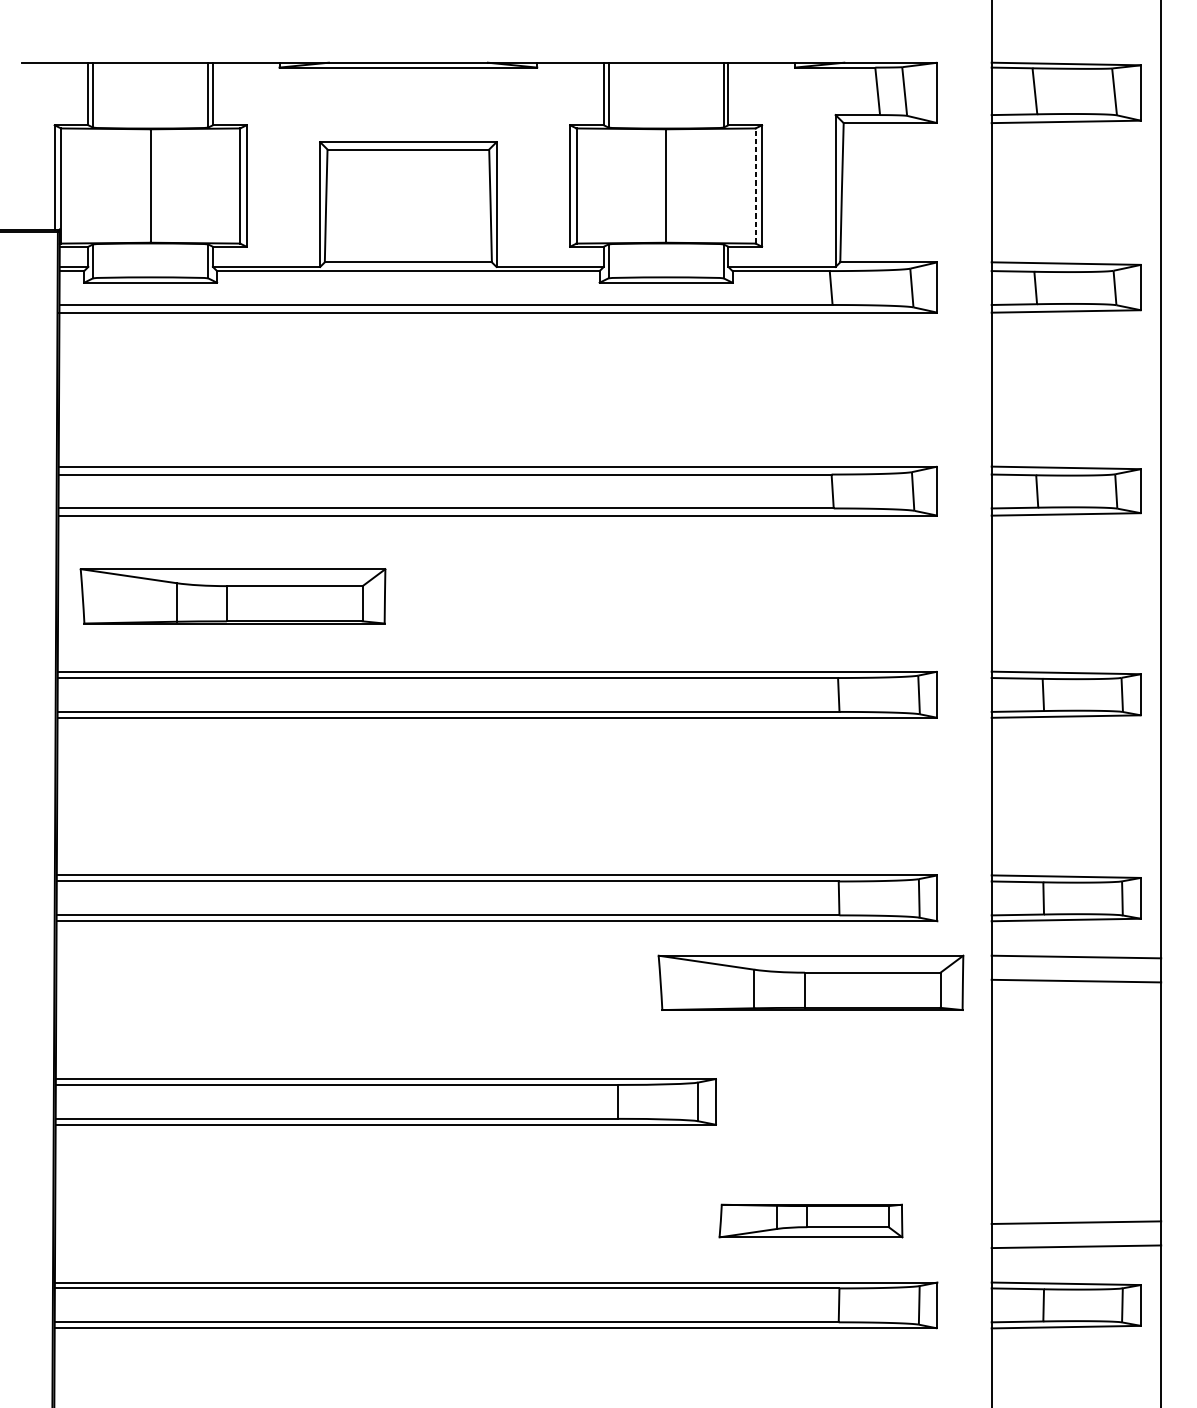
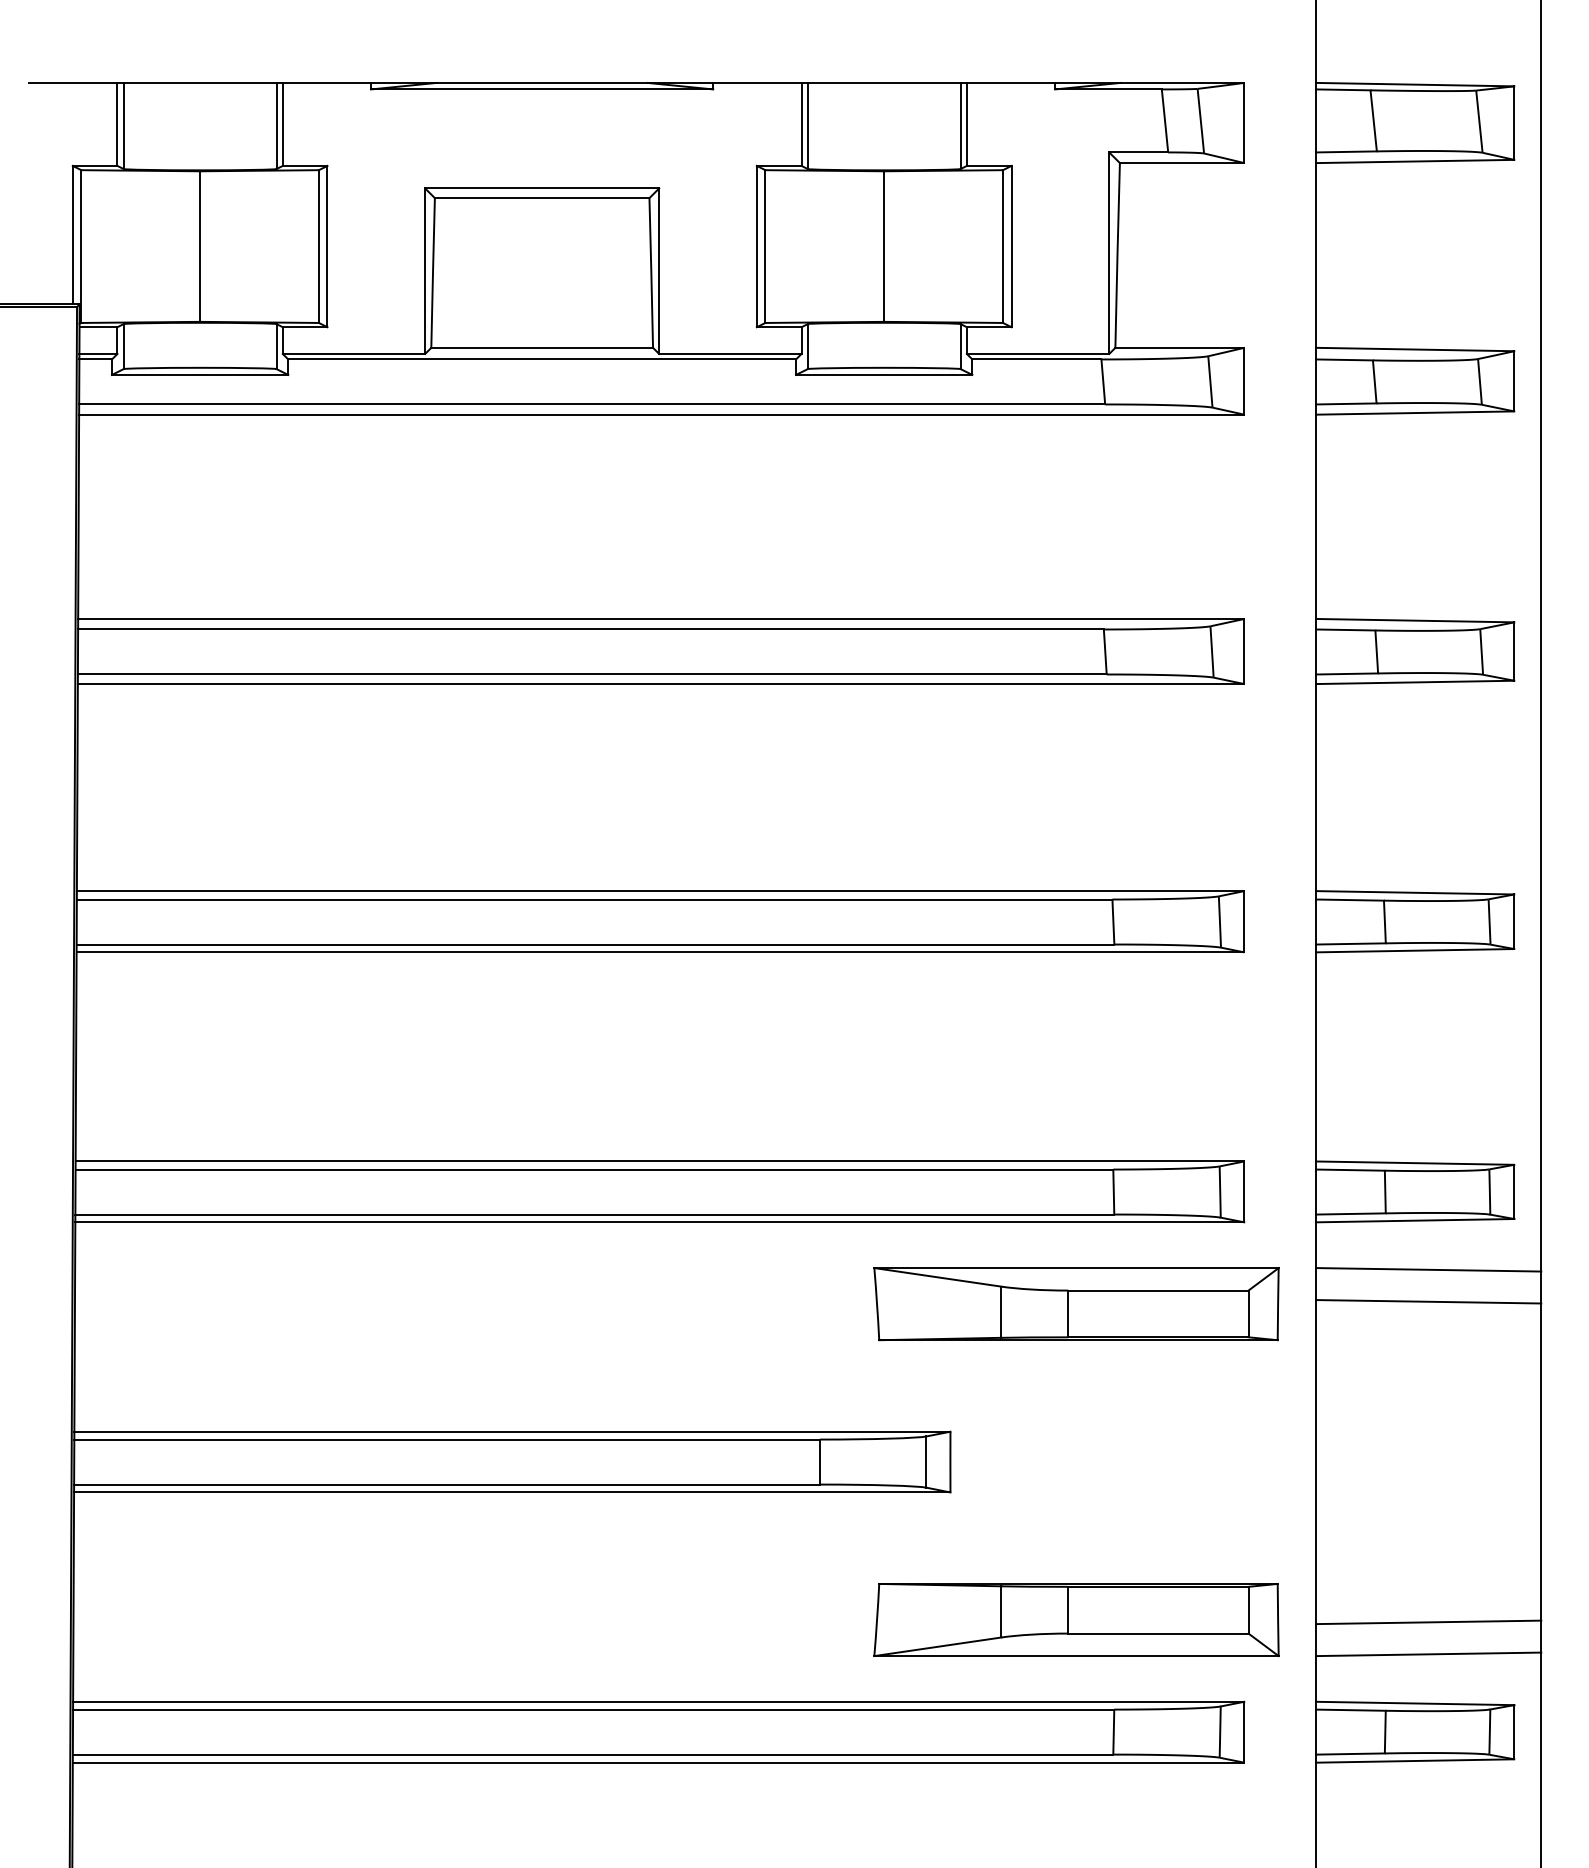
line: (755, 185) -> (1003, 246), dashed -> solid
part: (233, 596) -> (309, 791), removed
part: (810, 1221) -> (1076, 1620), size x1.67

